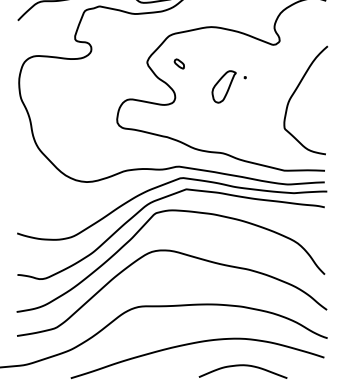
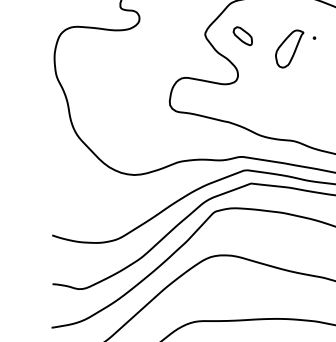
part: (179, 63) -> (243, 35), size x1.67
part: (228, 86) -> (294, 48), moved

